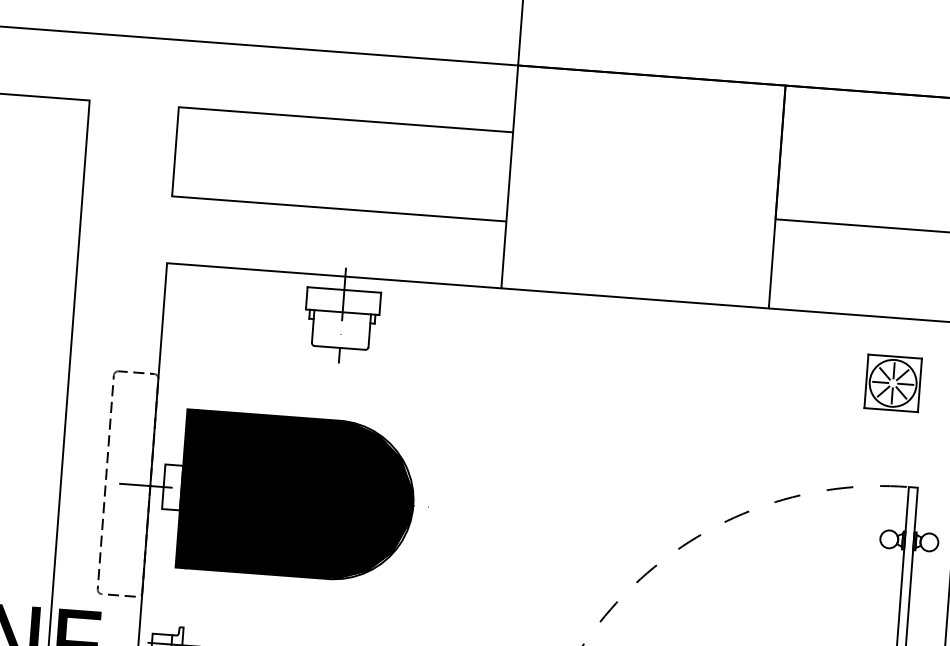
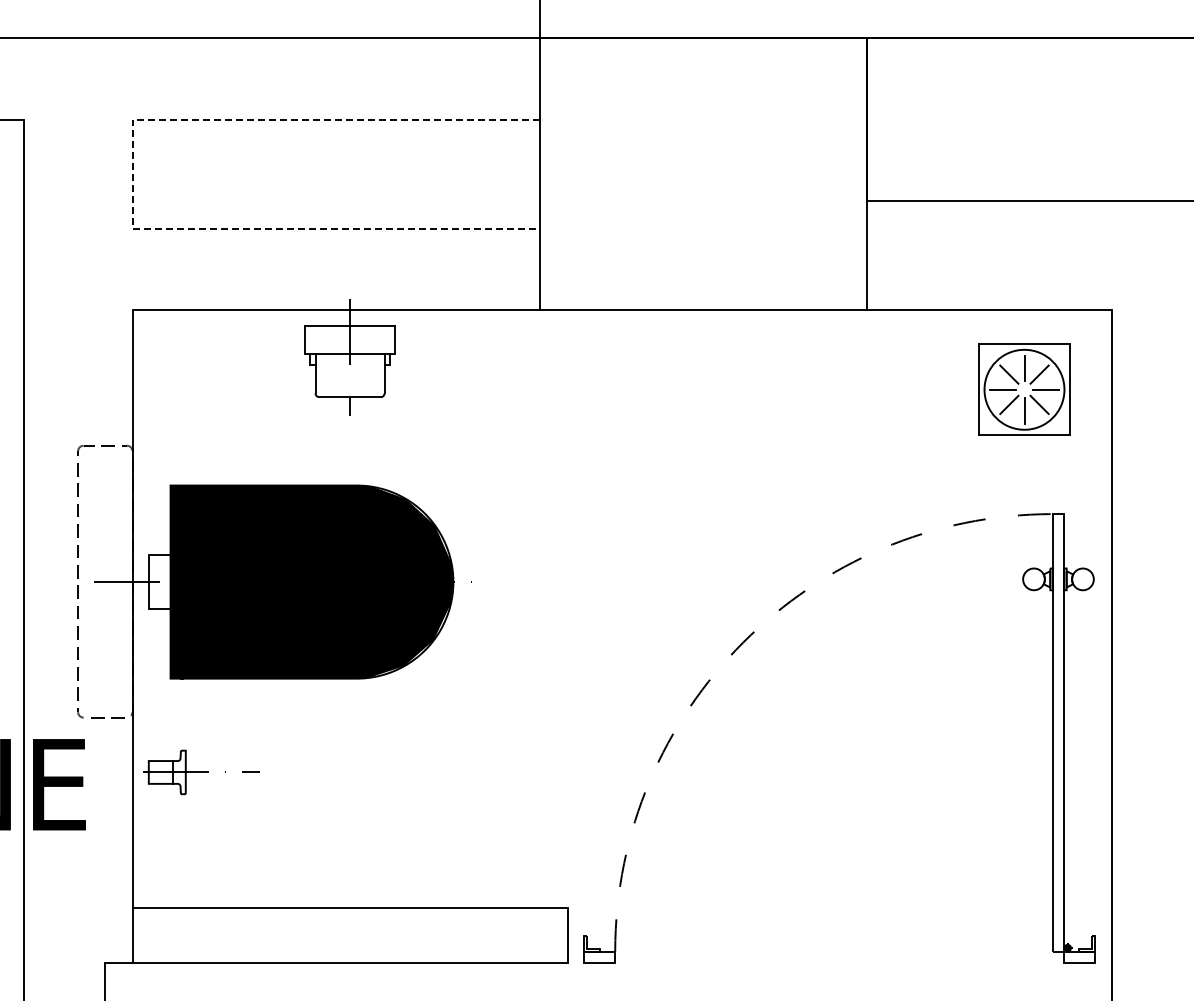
line: (175, 152) -> (132, 174), solid -> dashed
part: (893, 383) -> (1024, 389), size x1.4

